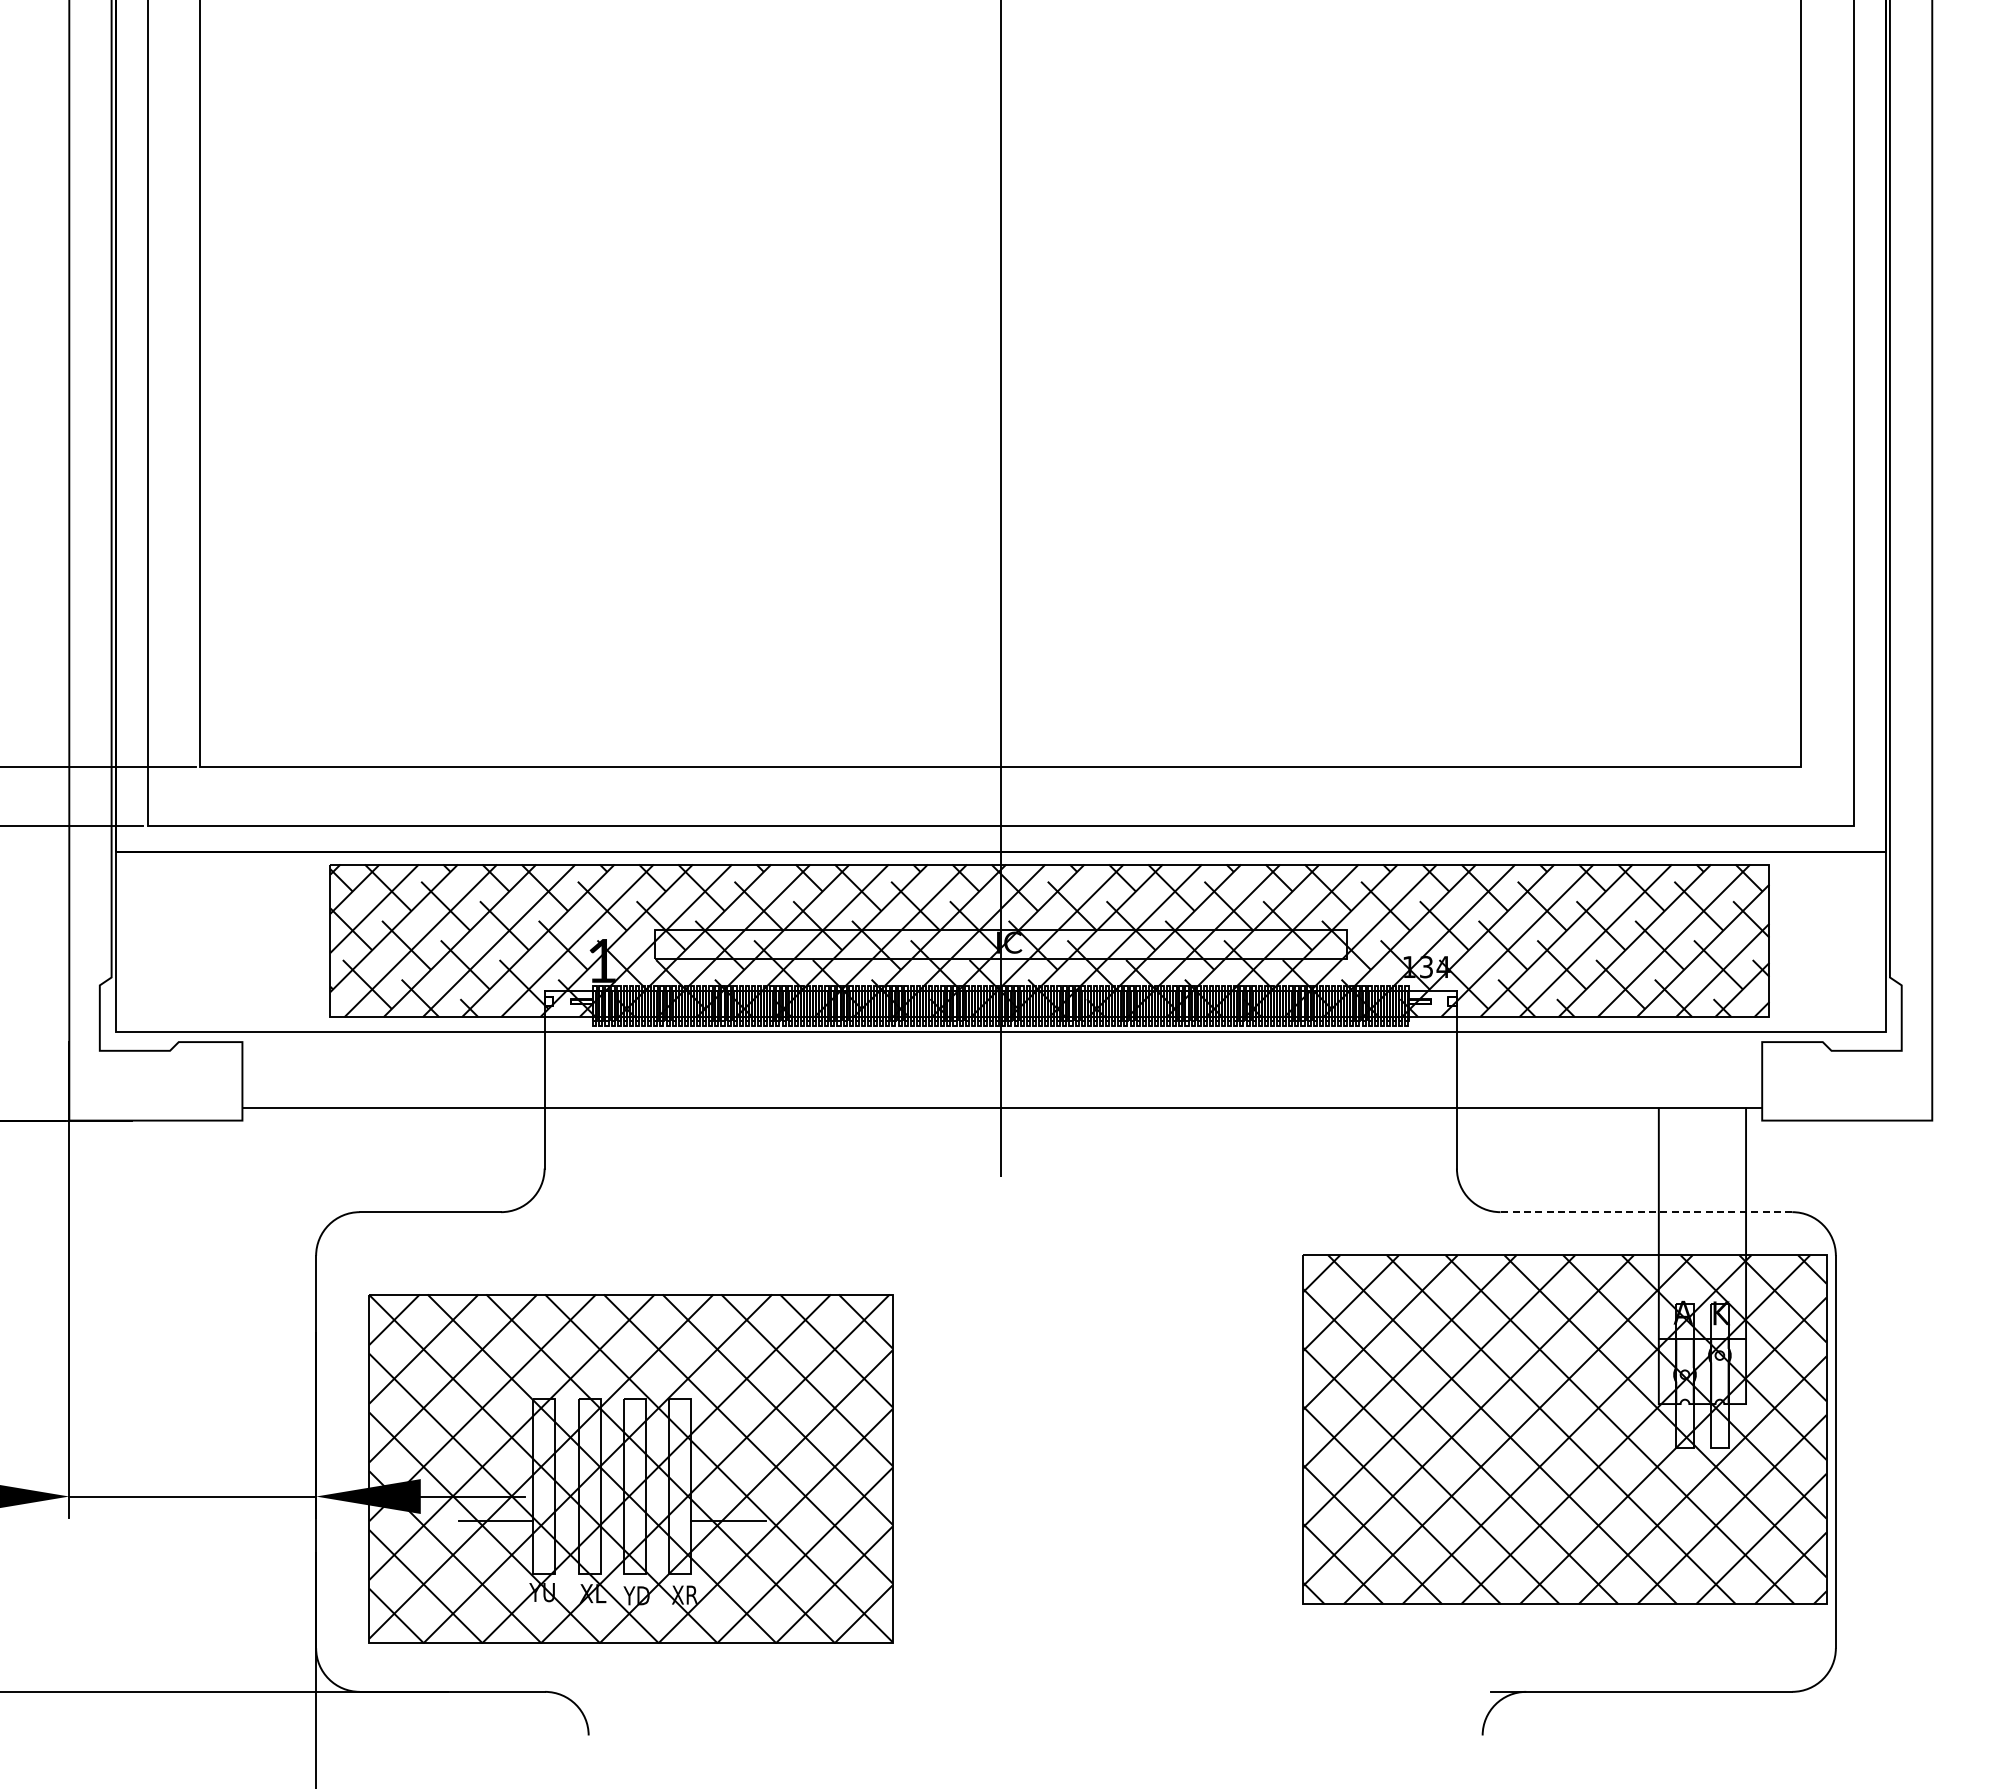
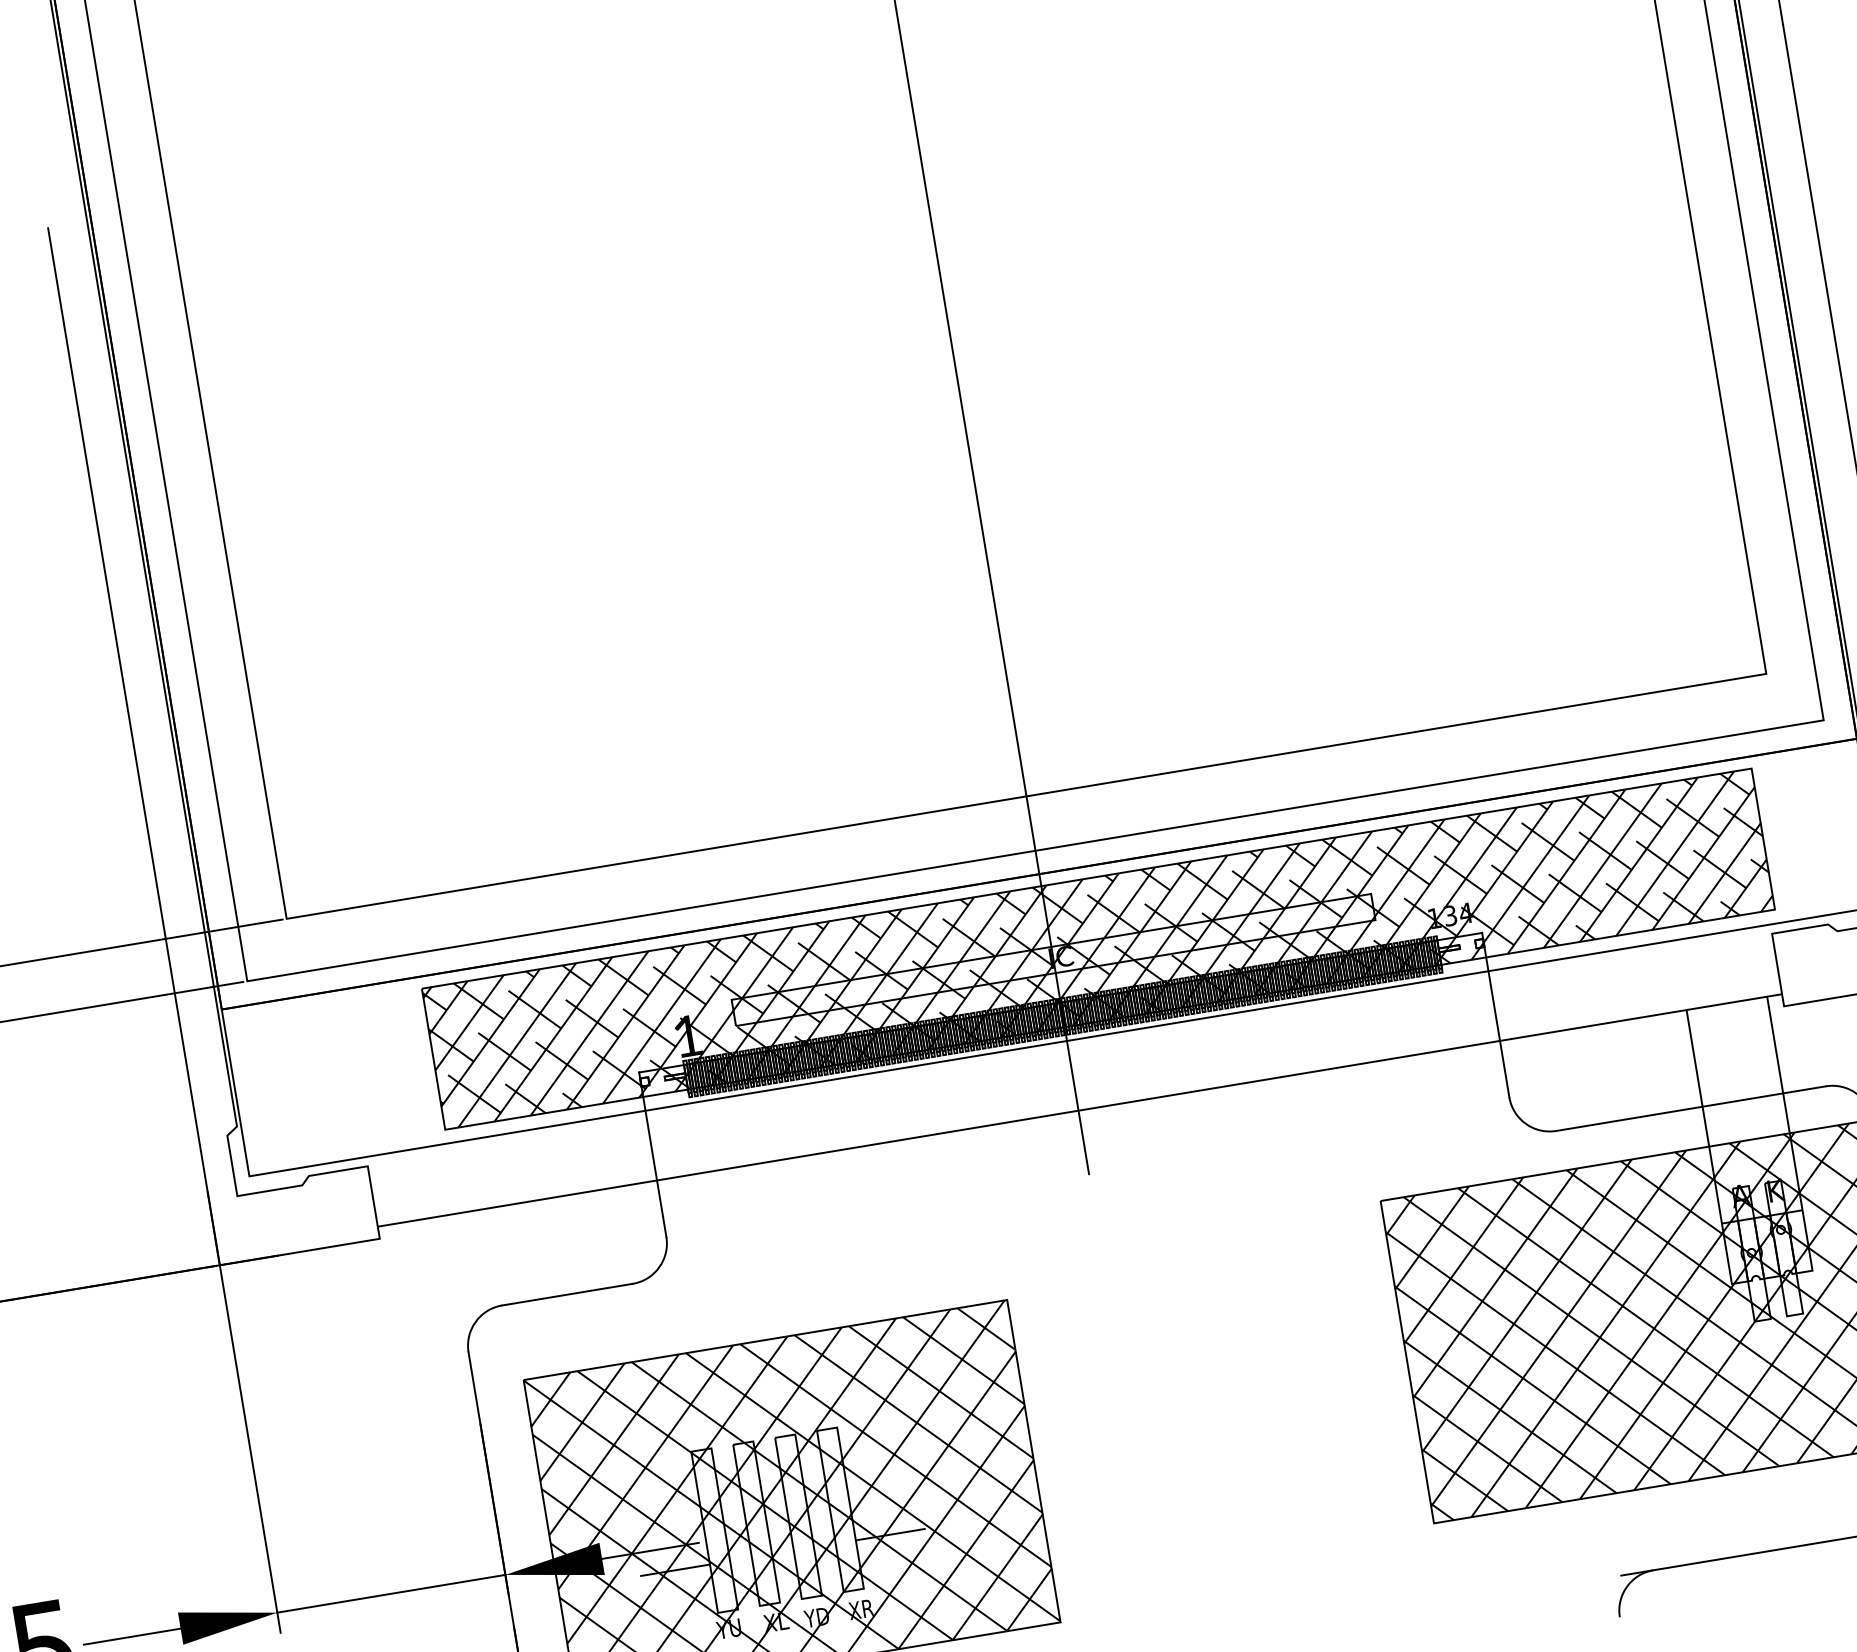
line: (1646, 1212) -> (1691, 1108), dashed -> solid

